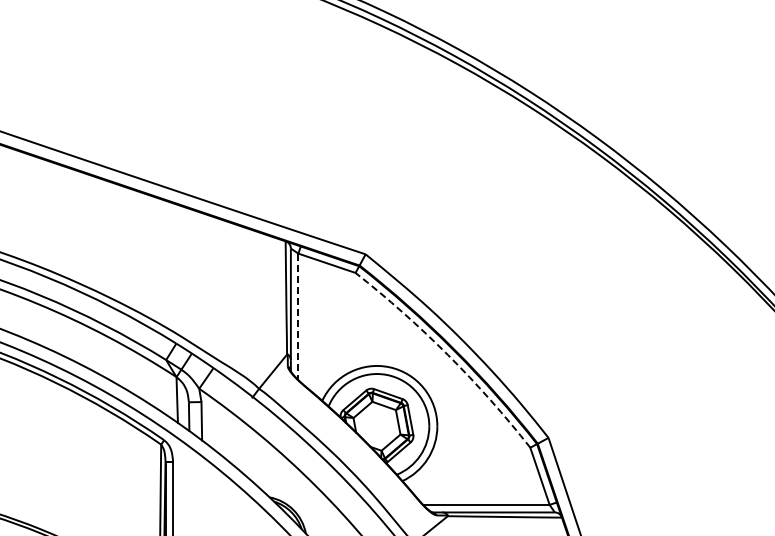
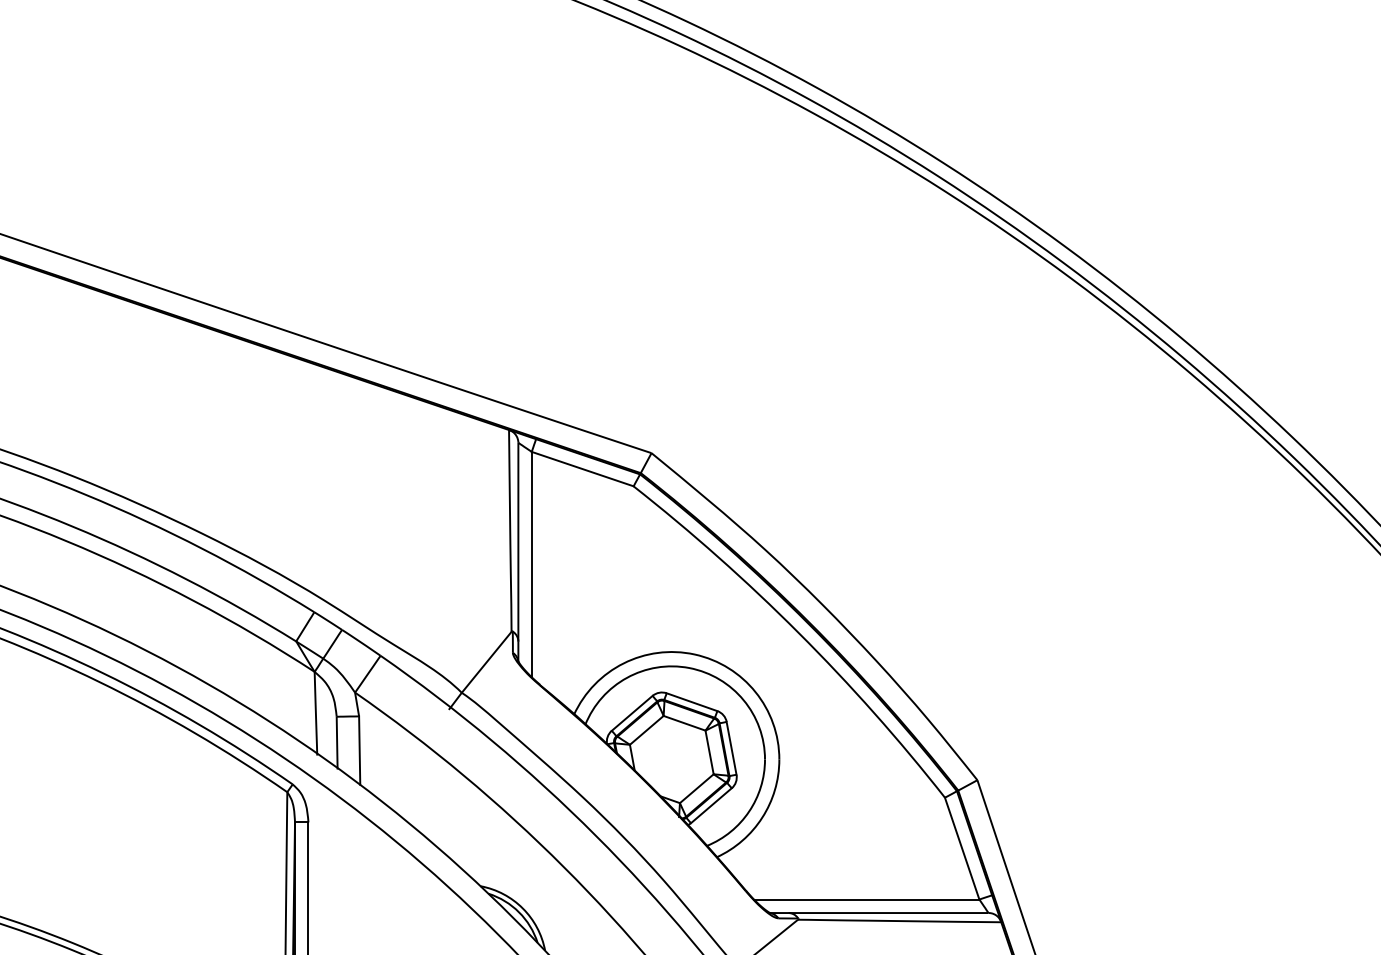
line: (298, 317) -> (531, 565), dashed -> solid
arc: (448, 355) -> (799, 633), dashed -> solid

